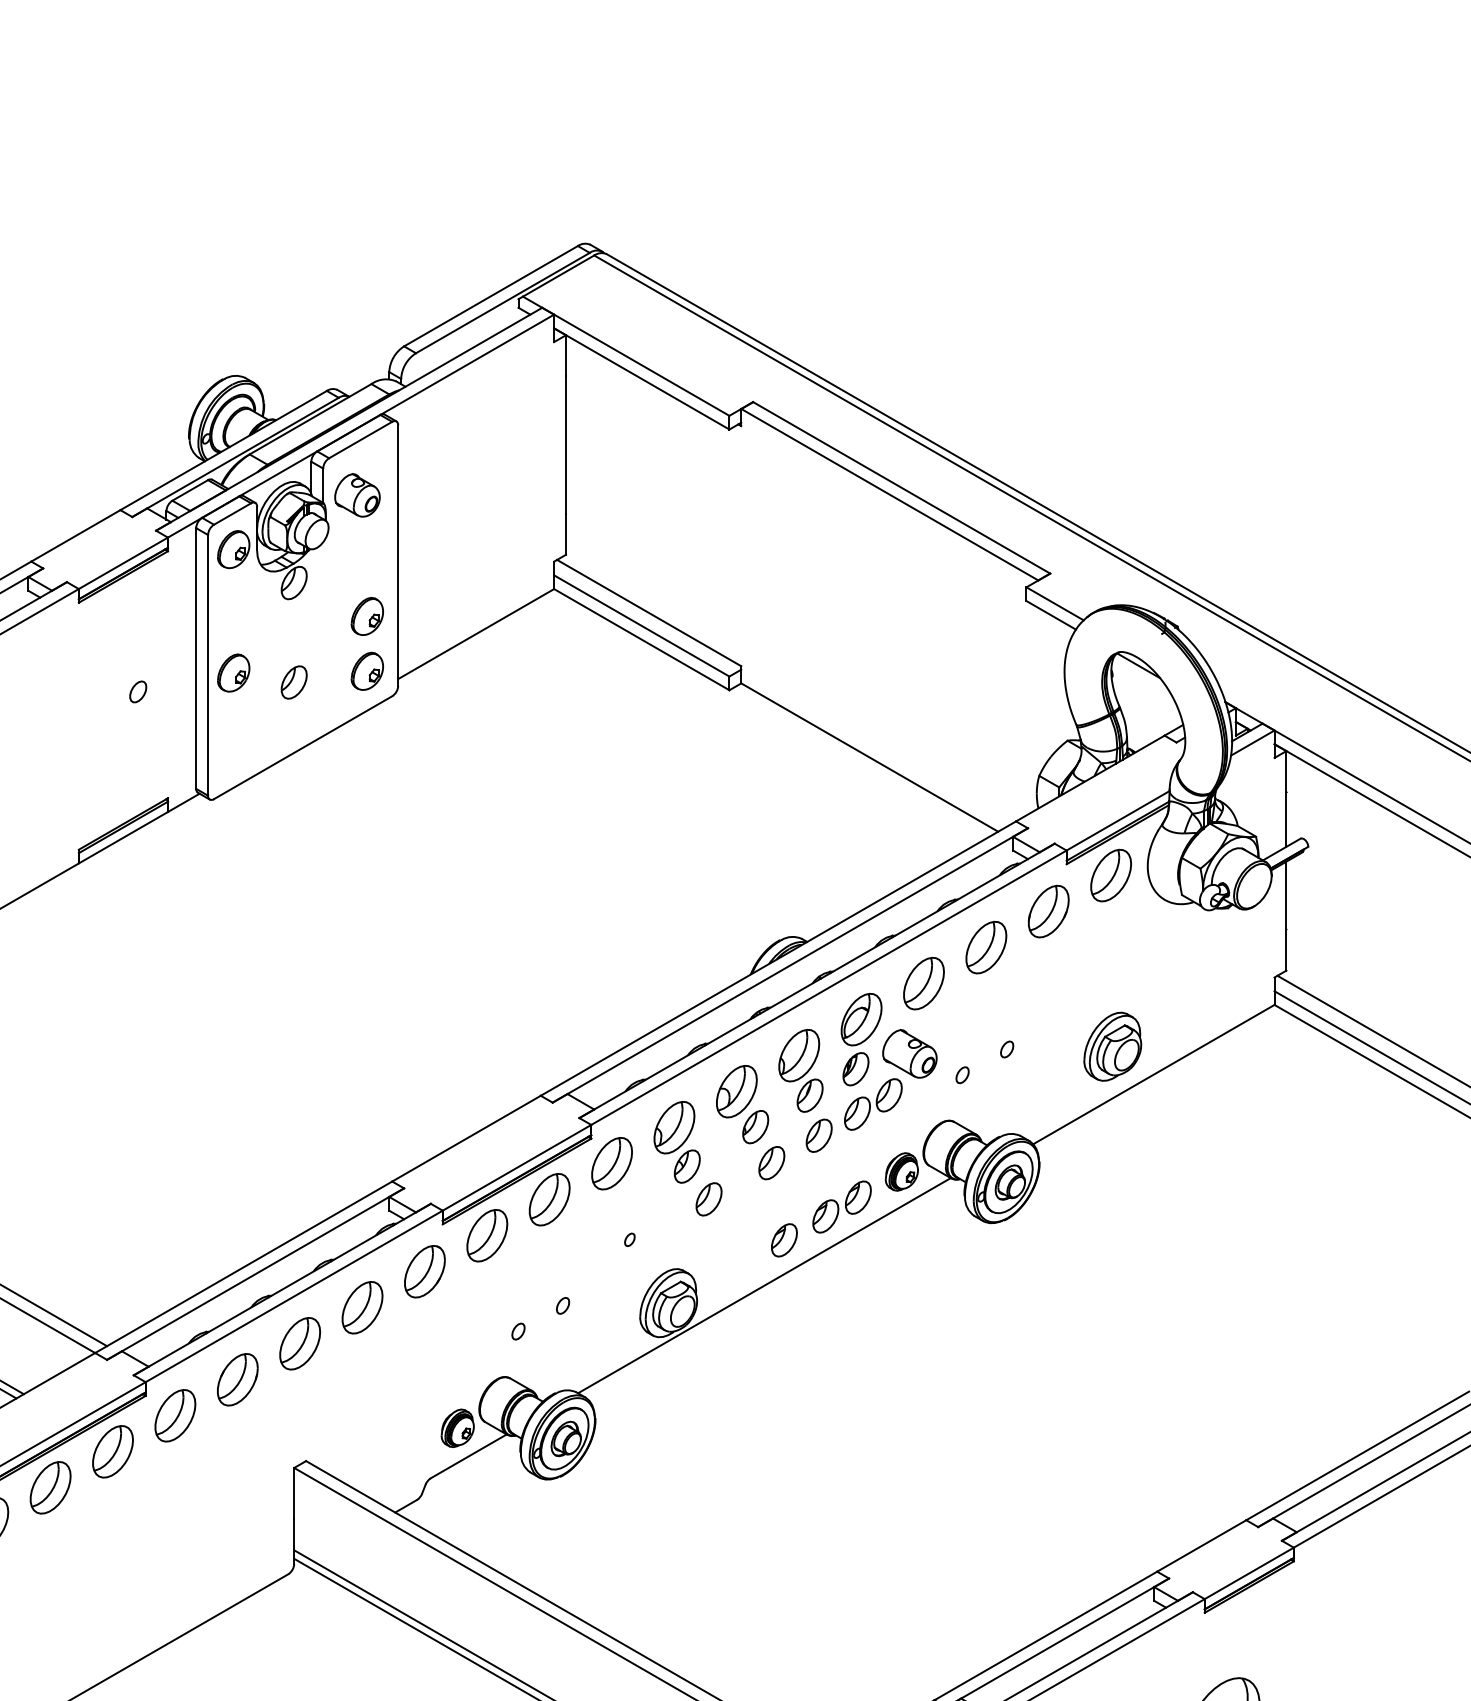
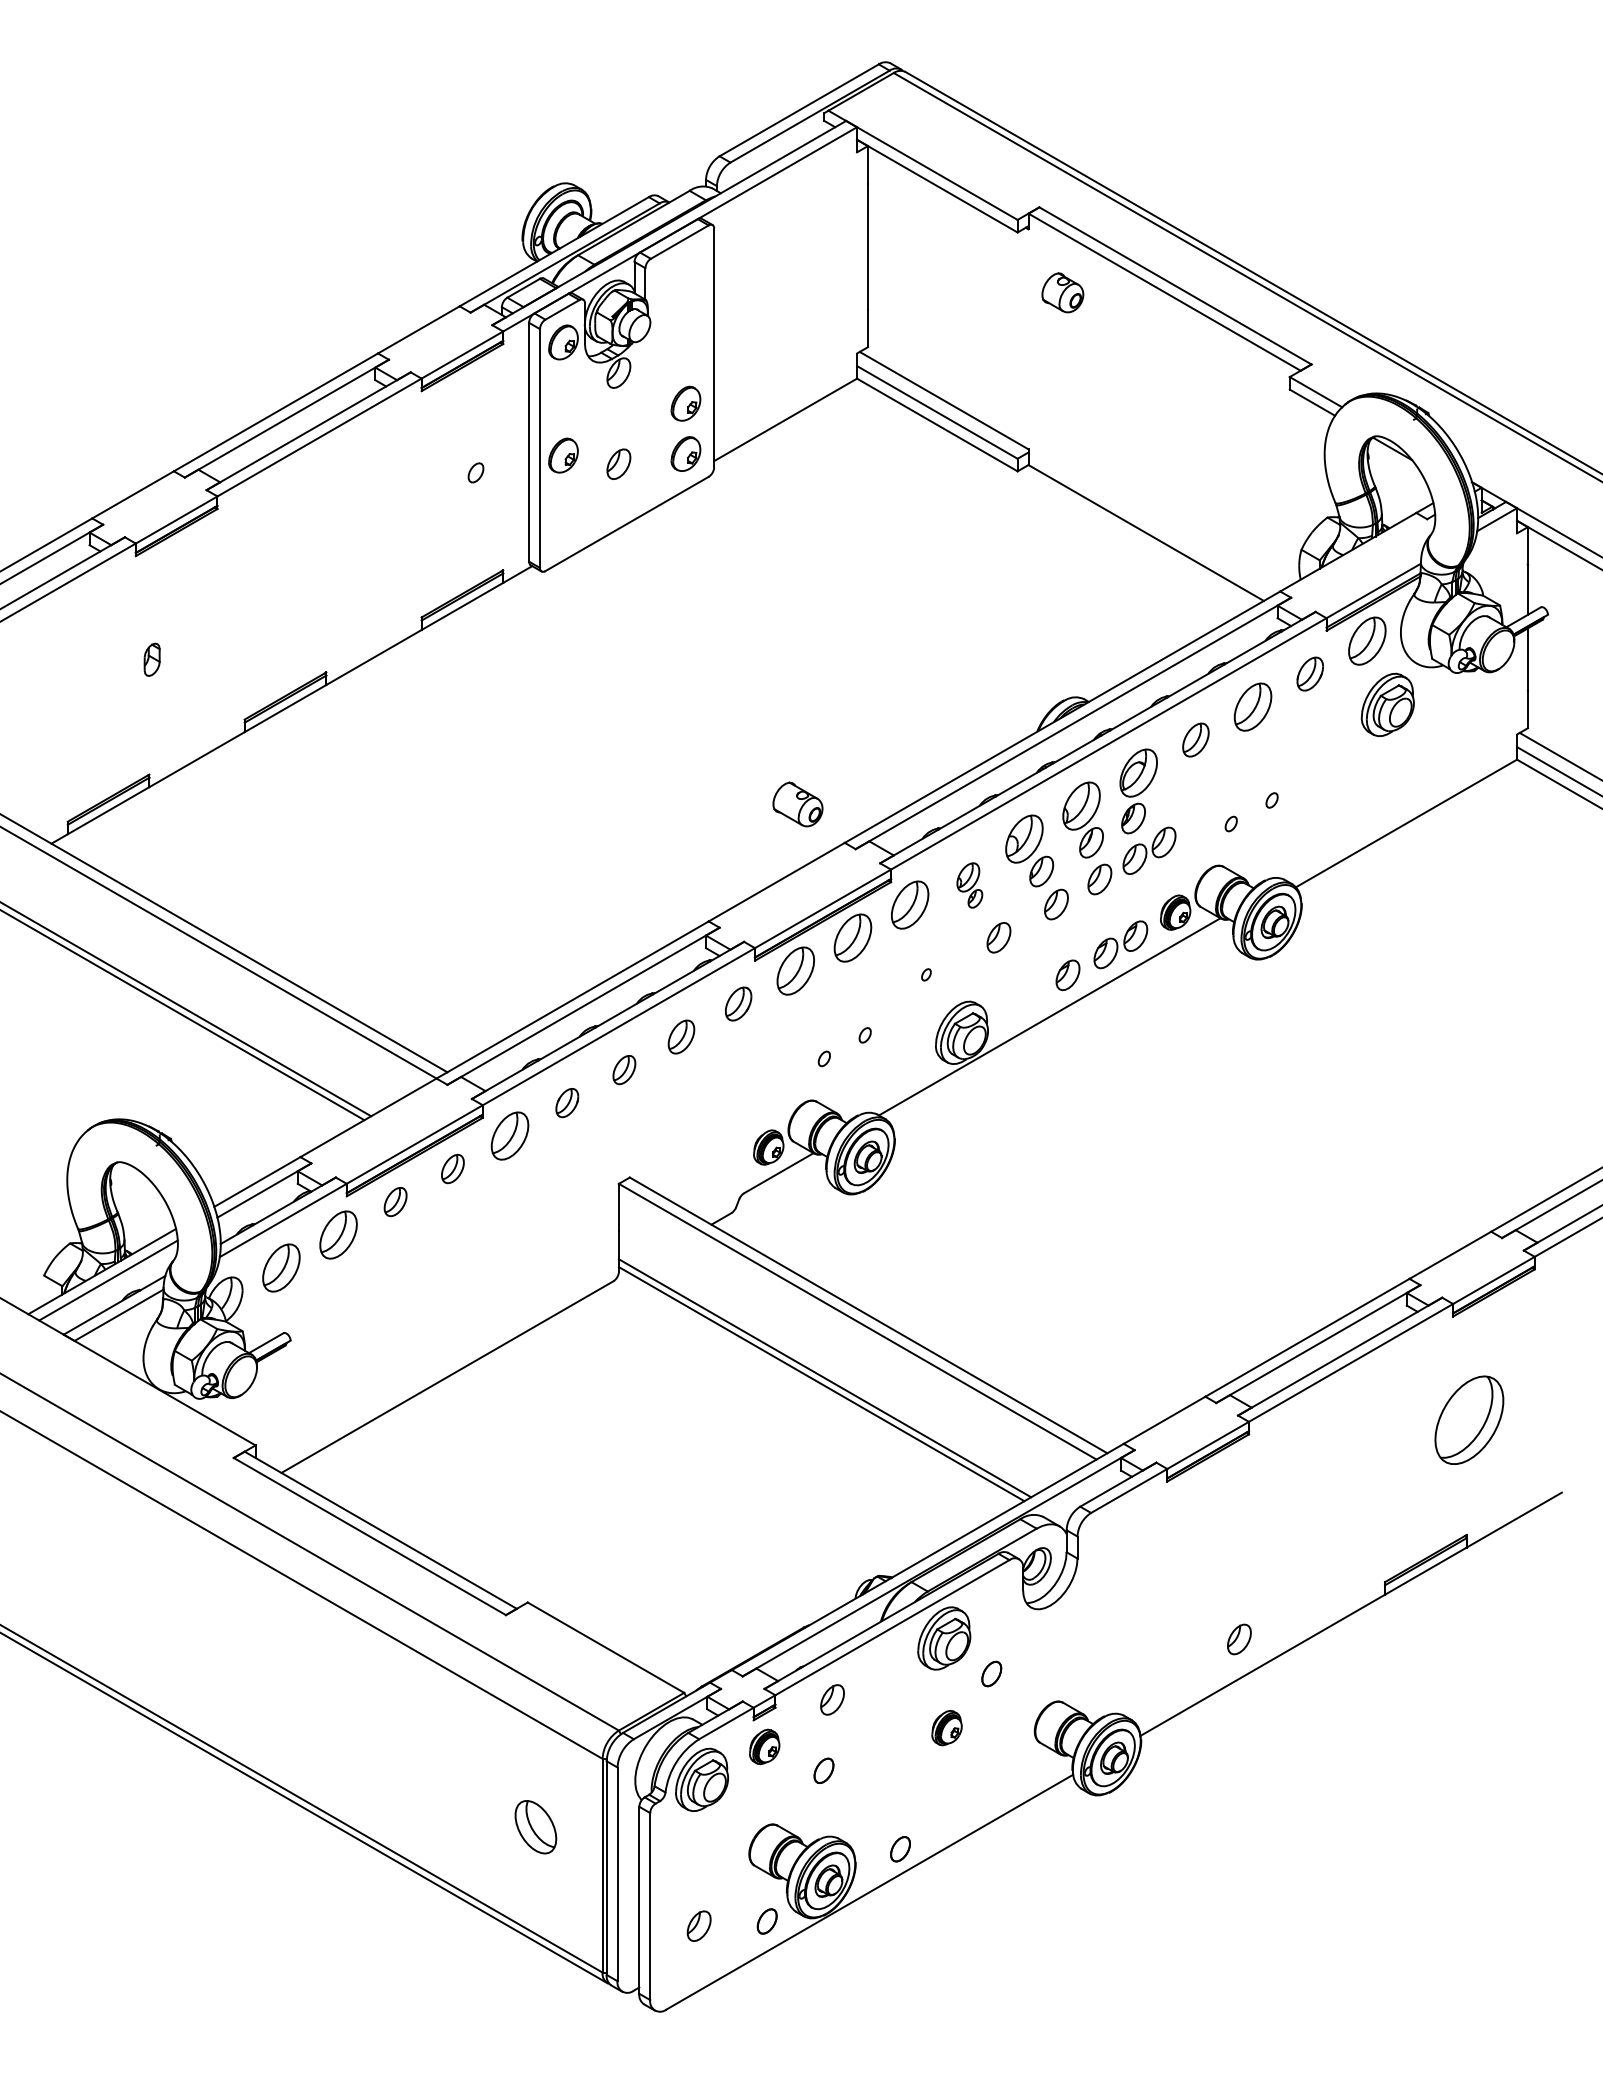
part: (357, 495) -> (1062, 292), moved
part: (1049, 910) -> (1310, 673), size x0.7
part: (923, 982) -> (1195, 739), size x0.7
part: (1112, 1046) -> (1387, 704), moved
part: (909, 1053) -> (797, 804), moved
part: (676, 1142) -> (969, 885), size x0.6
part: (424, 1271) -> (738, 1003), size x0.7
part: (362, 1307) -> (681, 1036), size x0.7
part: (300, 1343) -> (624, 1069), size x0.6
part: (238, 1379) -> (567, 1102), size x0.6
part: (112, 1451) -> (452, 1168), size x0.6
part: (50, 1487) -> (395, 1201), size x0.6

